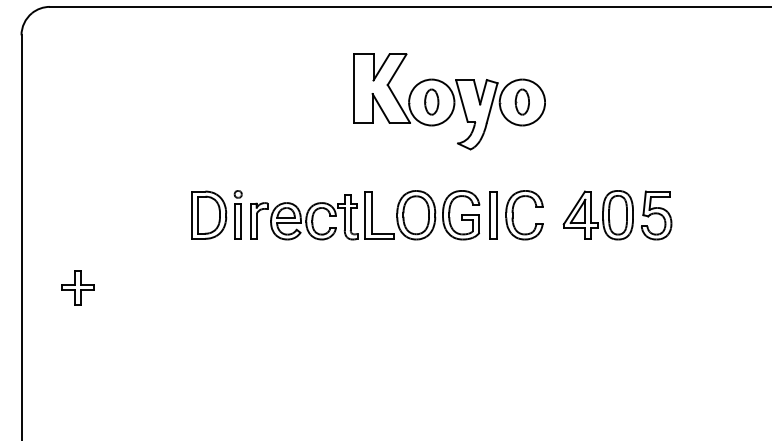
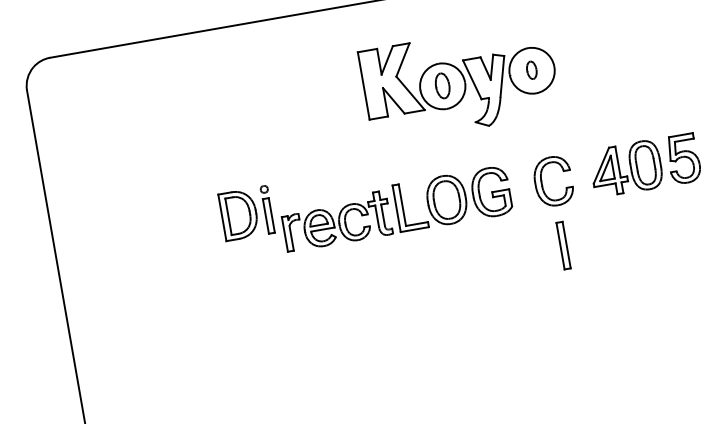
part: (521, 101) -> (530, 69), size x0.7
part: (216, 214) -> (246, 212), moved
part: (493, 215) -> (563, 245), moved
part: (77, 287) -> (125, 329), removed

